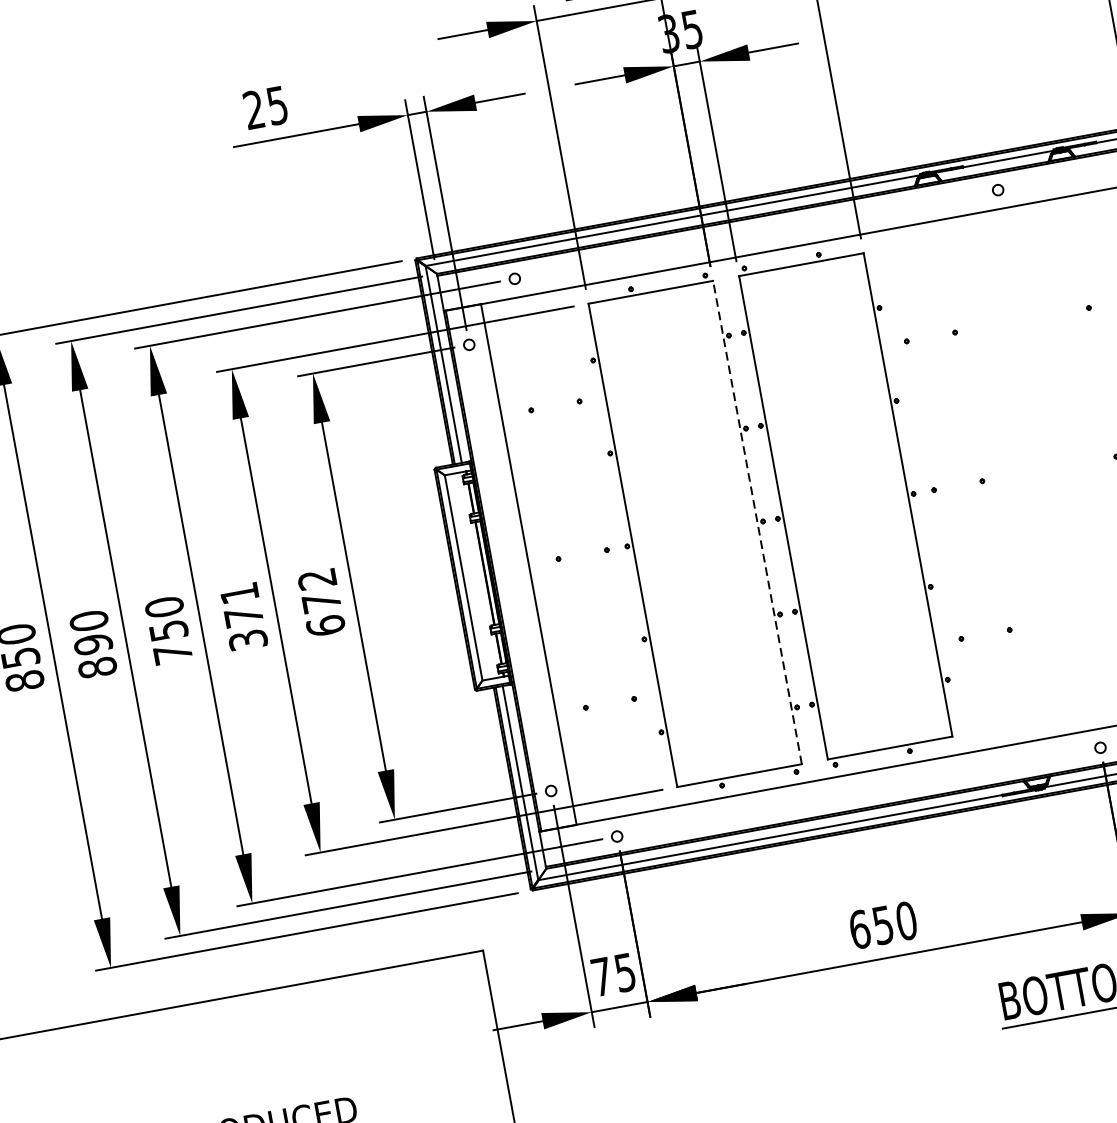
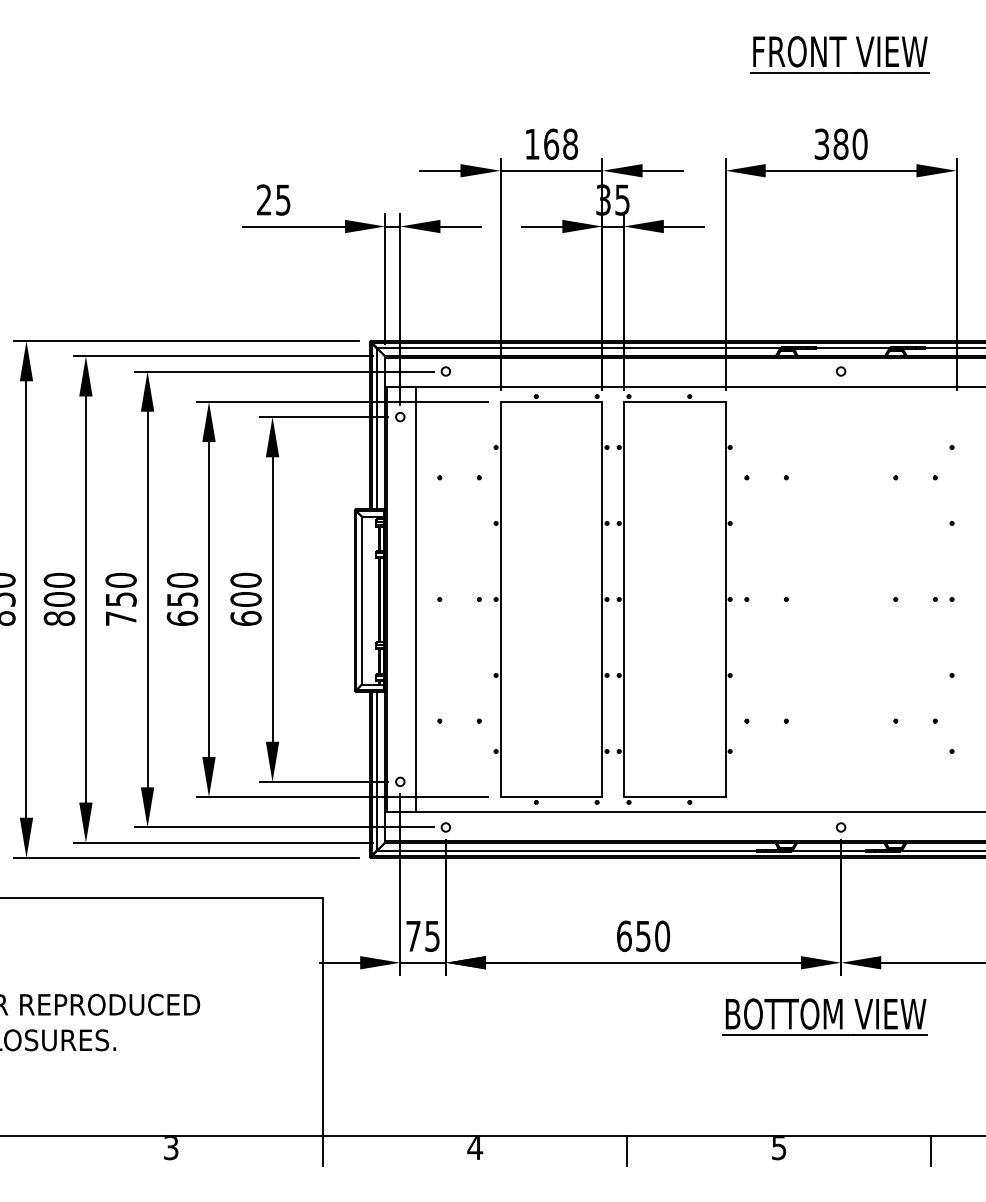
line: (757, 522) -> (602, 599), dashed -> solid
text: (318, 590) -> (245, 589), 672 -> 600
text: (243, 615) -> (182, 598), 371 -> 650
text: (93, 644) -> (59, 599), 890 -> 800

